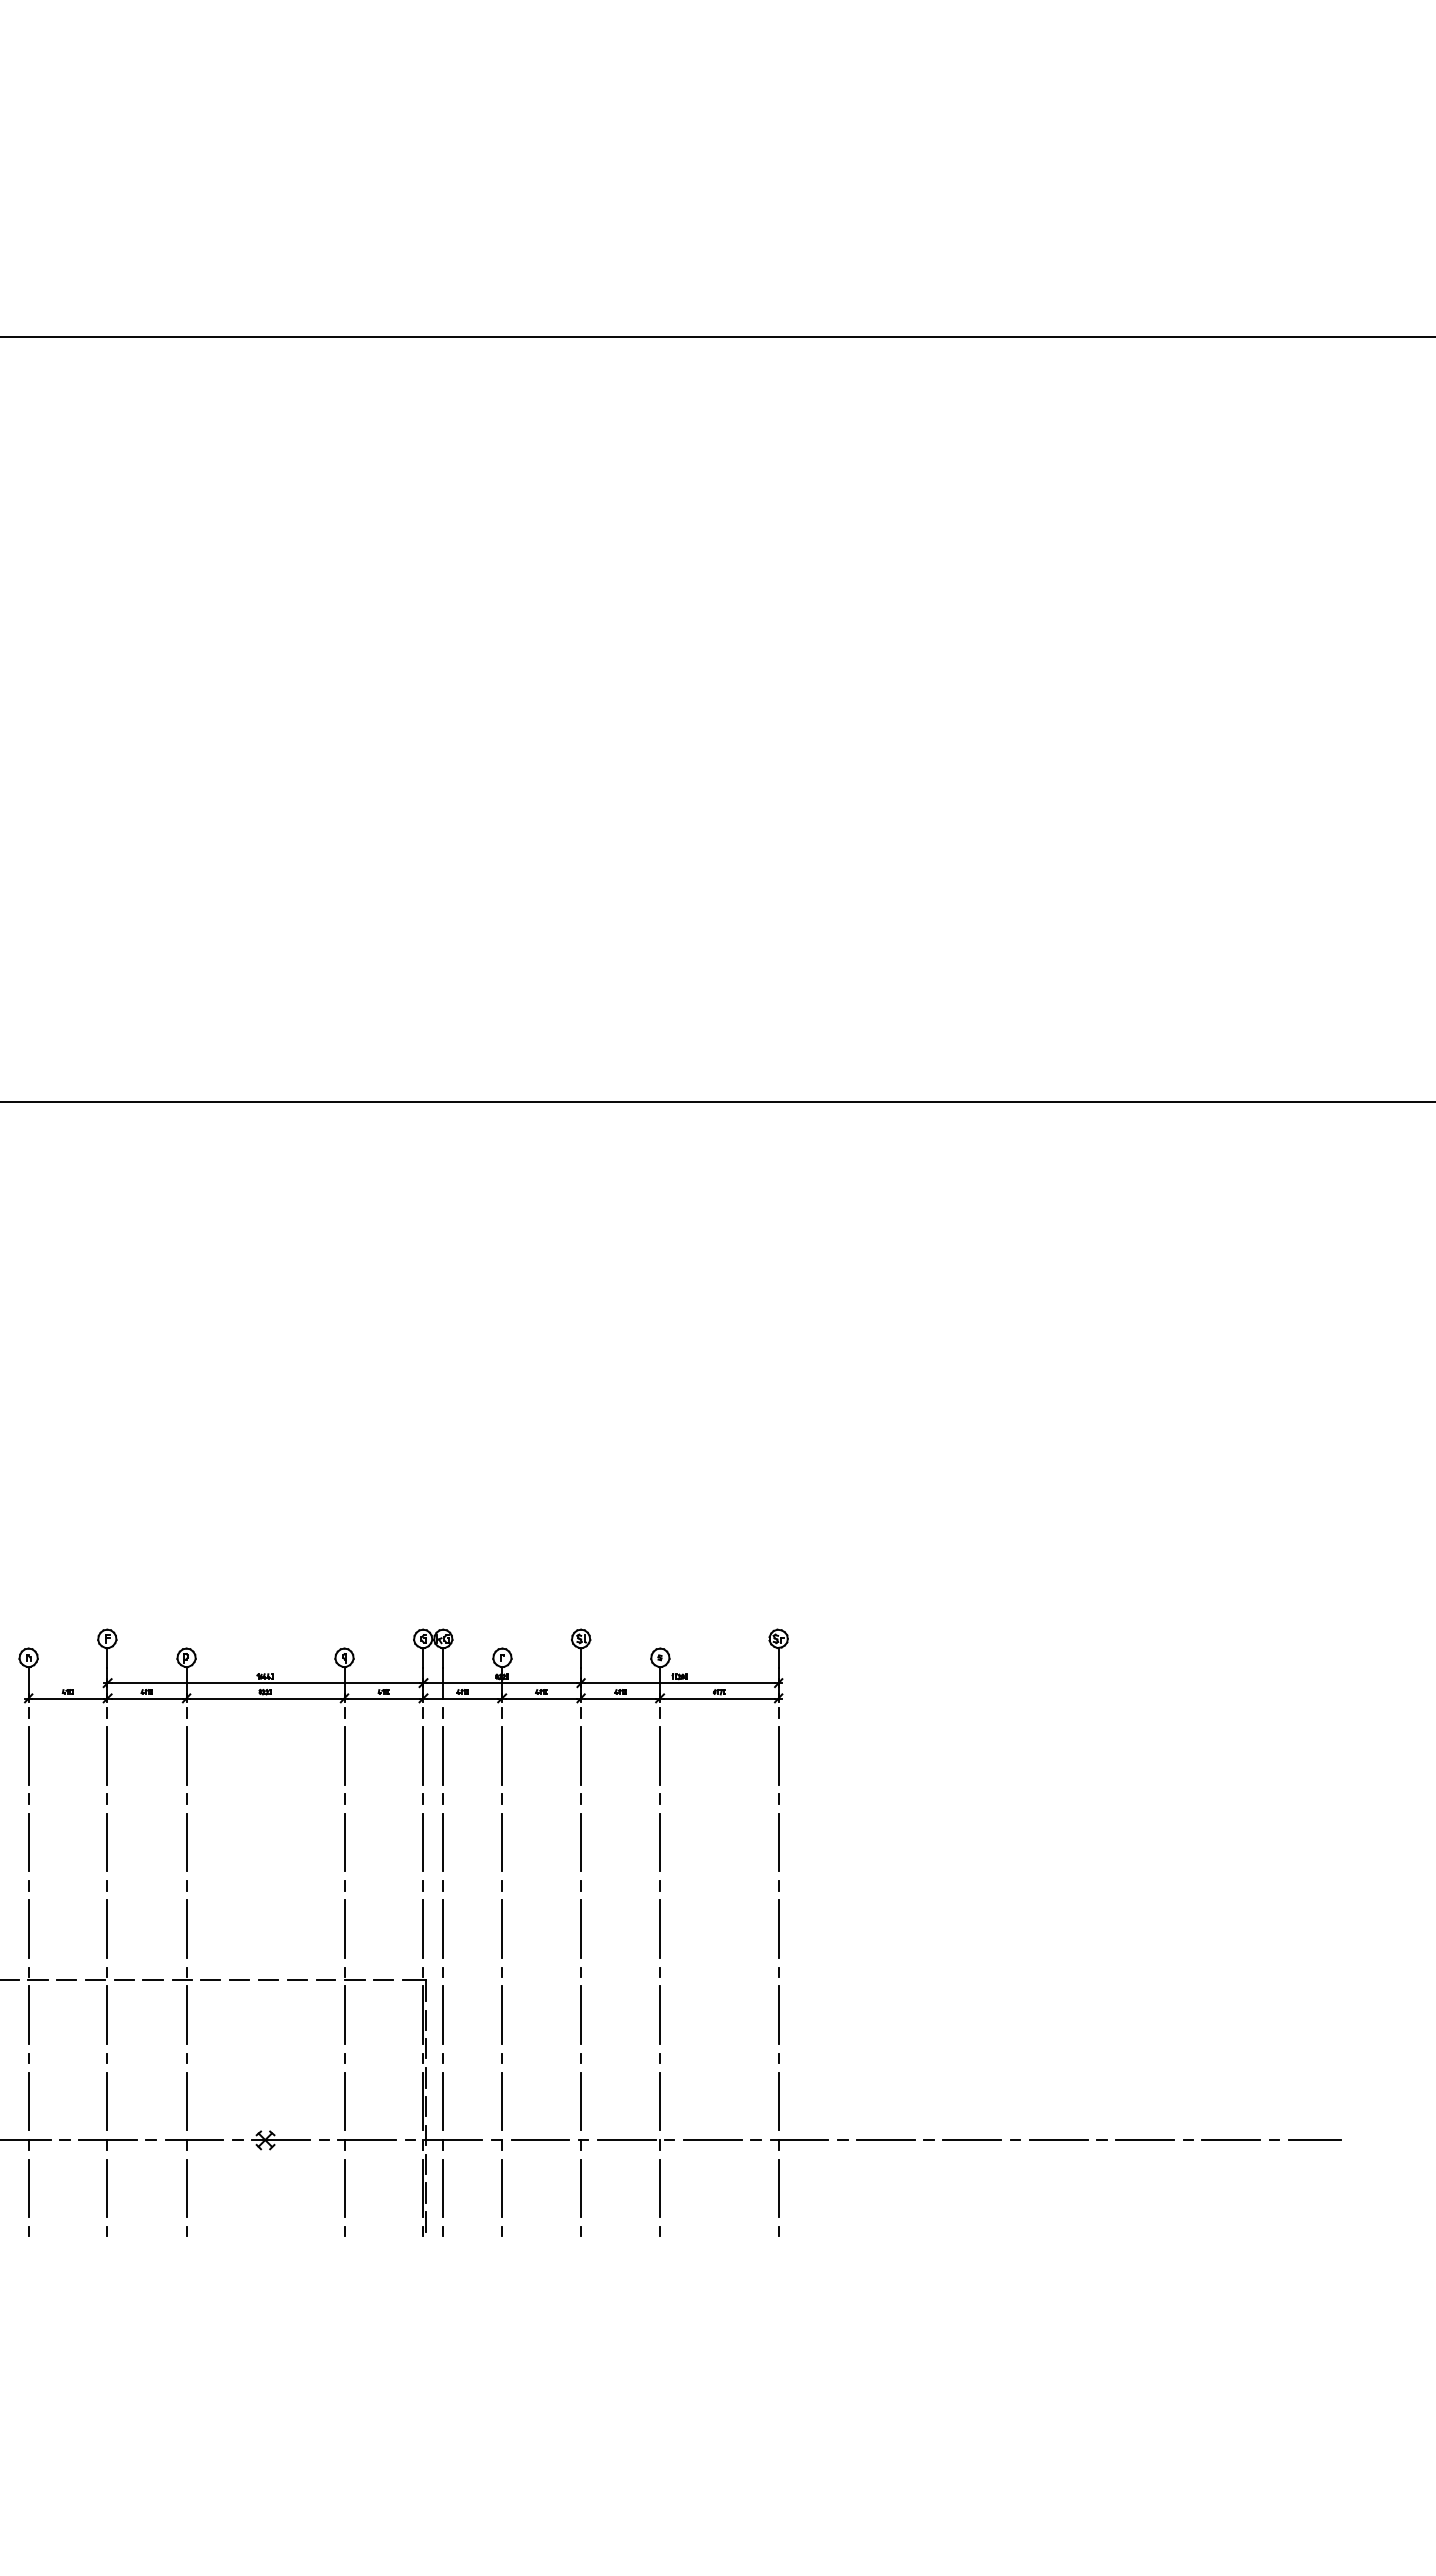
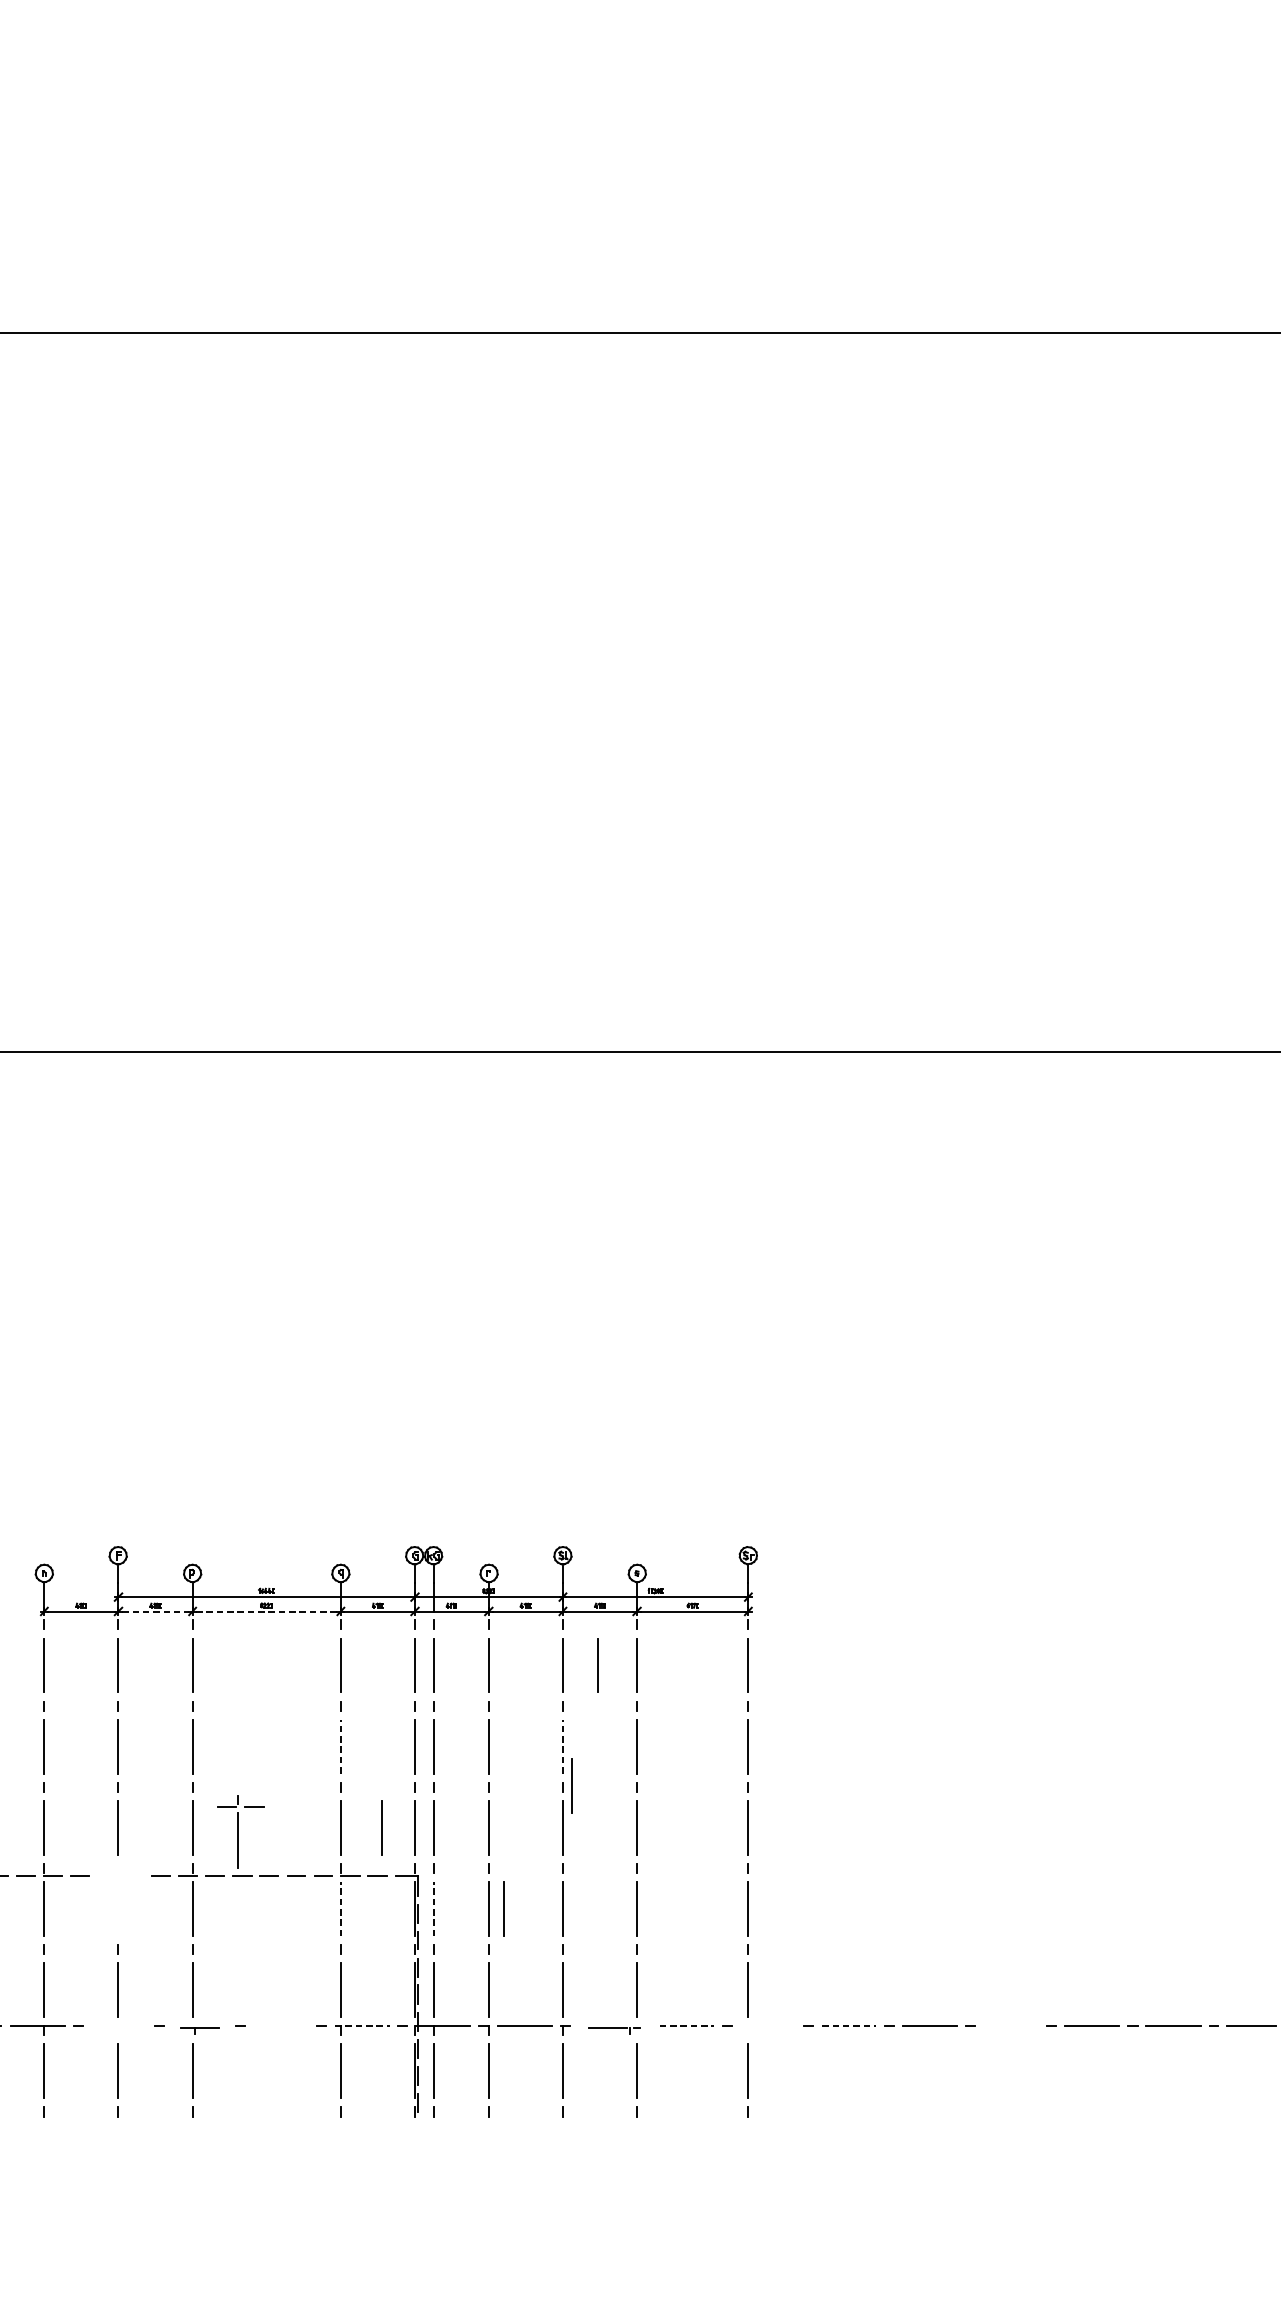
line: (147, 1698) -> (155, 1611), solid -> dashed
line: (266, 1698) -> (267, 1611), solid -> dashed
line: (617, 1755) -> (597, 1665), added
line: (344, 1842) -> (340, 1746), solid -> dashed
line: (581, 1842) -> (563, 1746), solid -> dashed
line: (589, 1884) -> (570, 1786), added
line: (387, 1928) -> (381, 1827), added
part: (109, 2005) -> (240, 1831), moved
line: (517, 2014) -> (503, 1908), added
line: (344, 2015) -> (340, 1909), solid -> dashed
line: (443, 2015) -> (433, 1909), solid -> dashed
part: (280, 2140) -> (280, 2026), removed
line: (367, 2140) -> (362, 2026), solid -> dashed
line: (713, 2140) -> (687, 2026), solid -> dashed
line: (885, 2140) -> (848, 2026), solid -> dashed
line: (1058, 2140) -> (1011, 2026), removed
part: (107, 2144) -> (118, 2030), removed
part: (194, 2144) -> (200, 2030), size x0.7
part: (635, 2144) -> (613, 2030), size x0.7
part: (799, 2144) -> (767, 2030), removed

